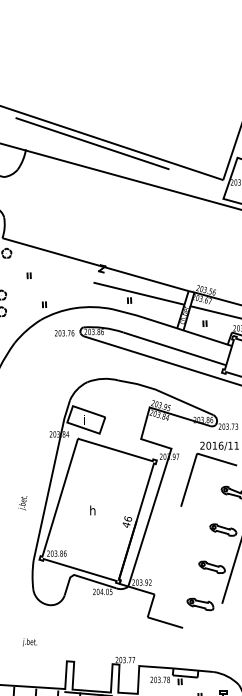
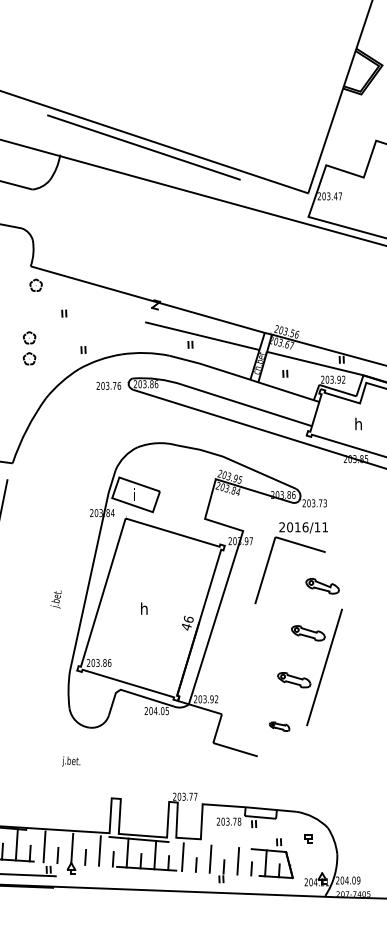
part: (200, 604) -> (279, 726), size x0.6
text: (30, 642) -> (71, 761), moved

